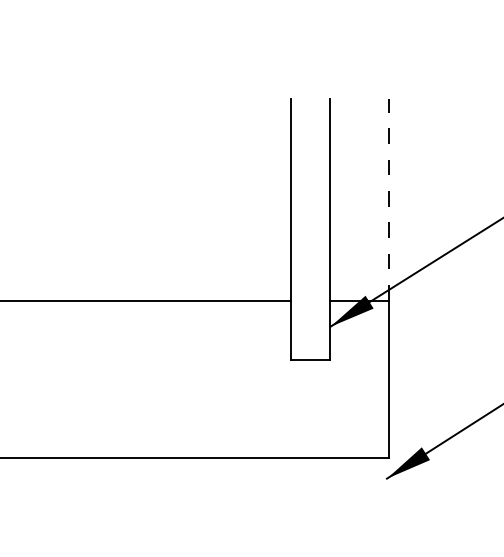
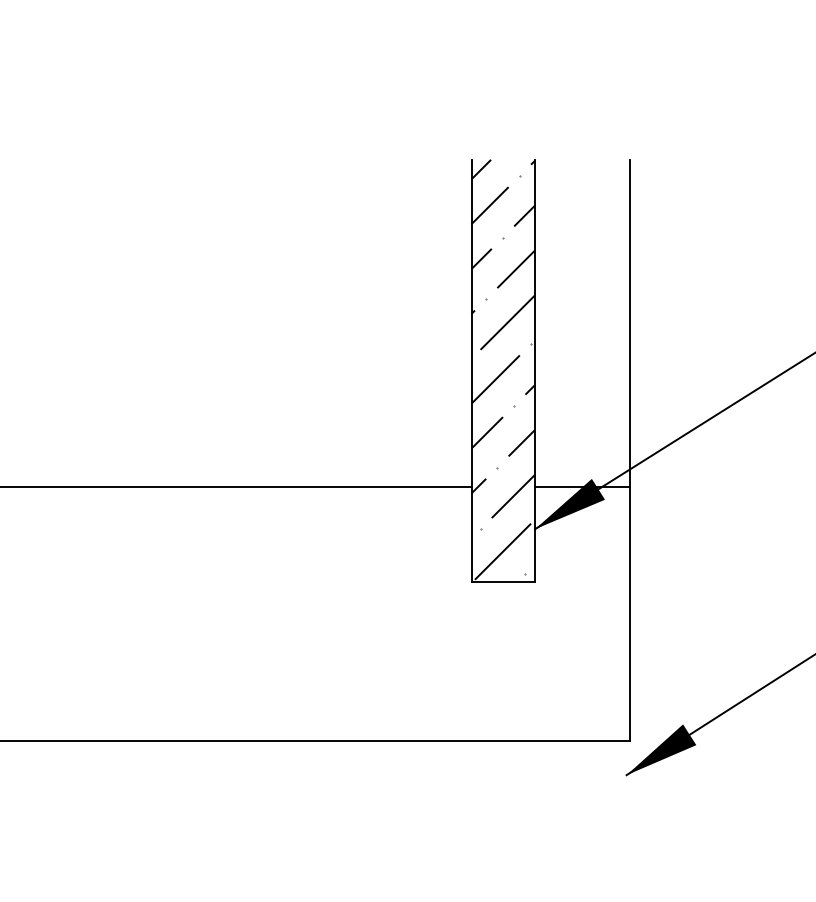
line: (389, 199) -> (630, 323), dashed -> solid
hatch: (310, 228) -> (502, 370), added

